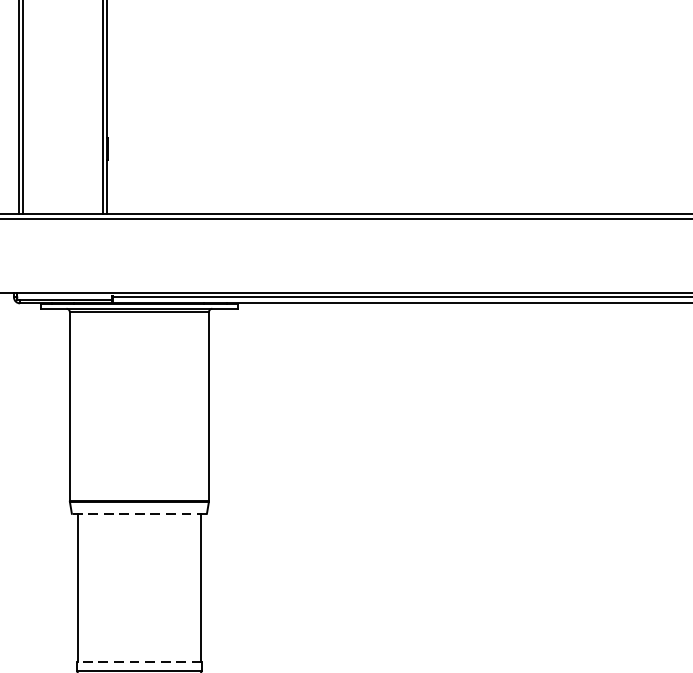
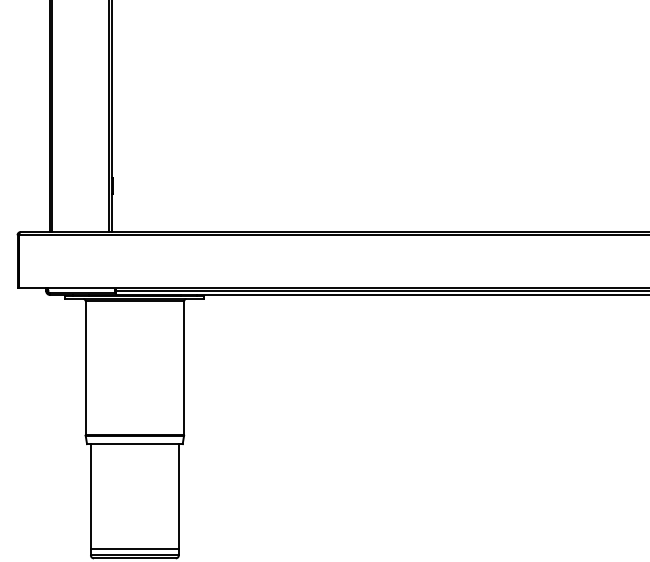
line: (138, 514) -> (134, 444), dashed -> solid
line: (138, 662) -> (134, 549), dashed -> solid

